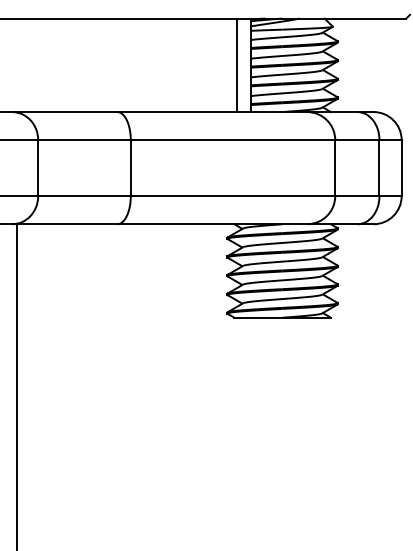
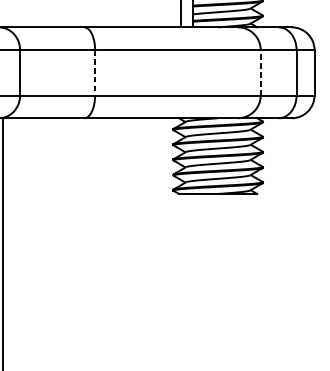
line: (335, 167) -> (260, 72), solid -> dashed
line: (130, 168) -> (94, 73), solid -> dashed

